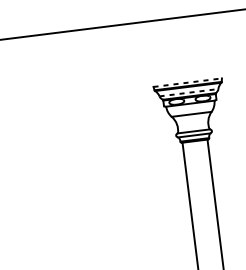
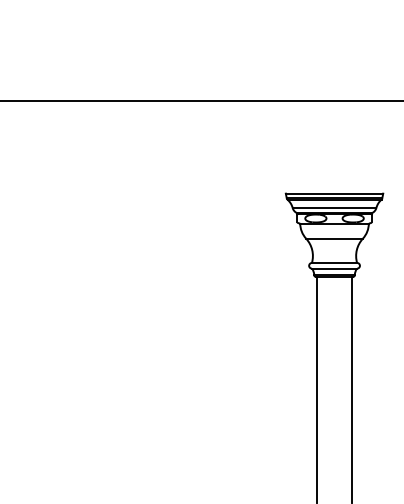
line: (187, 82) -> (334, 193), dashed -> solid
line: (188, 92) -> (334, 207), dashed -> solid

